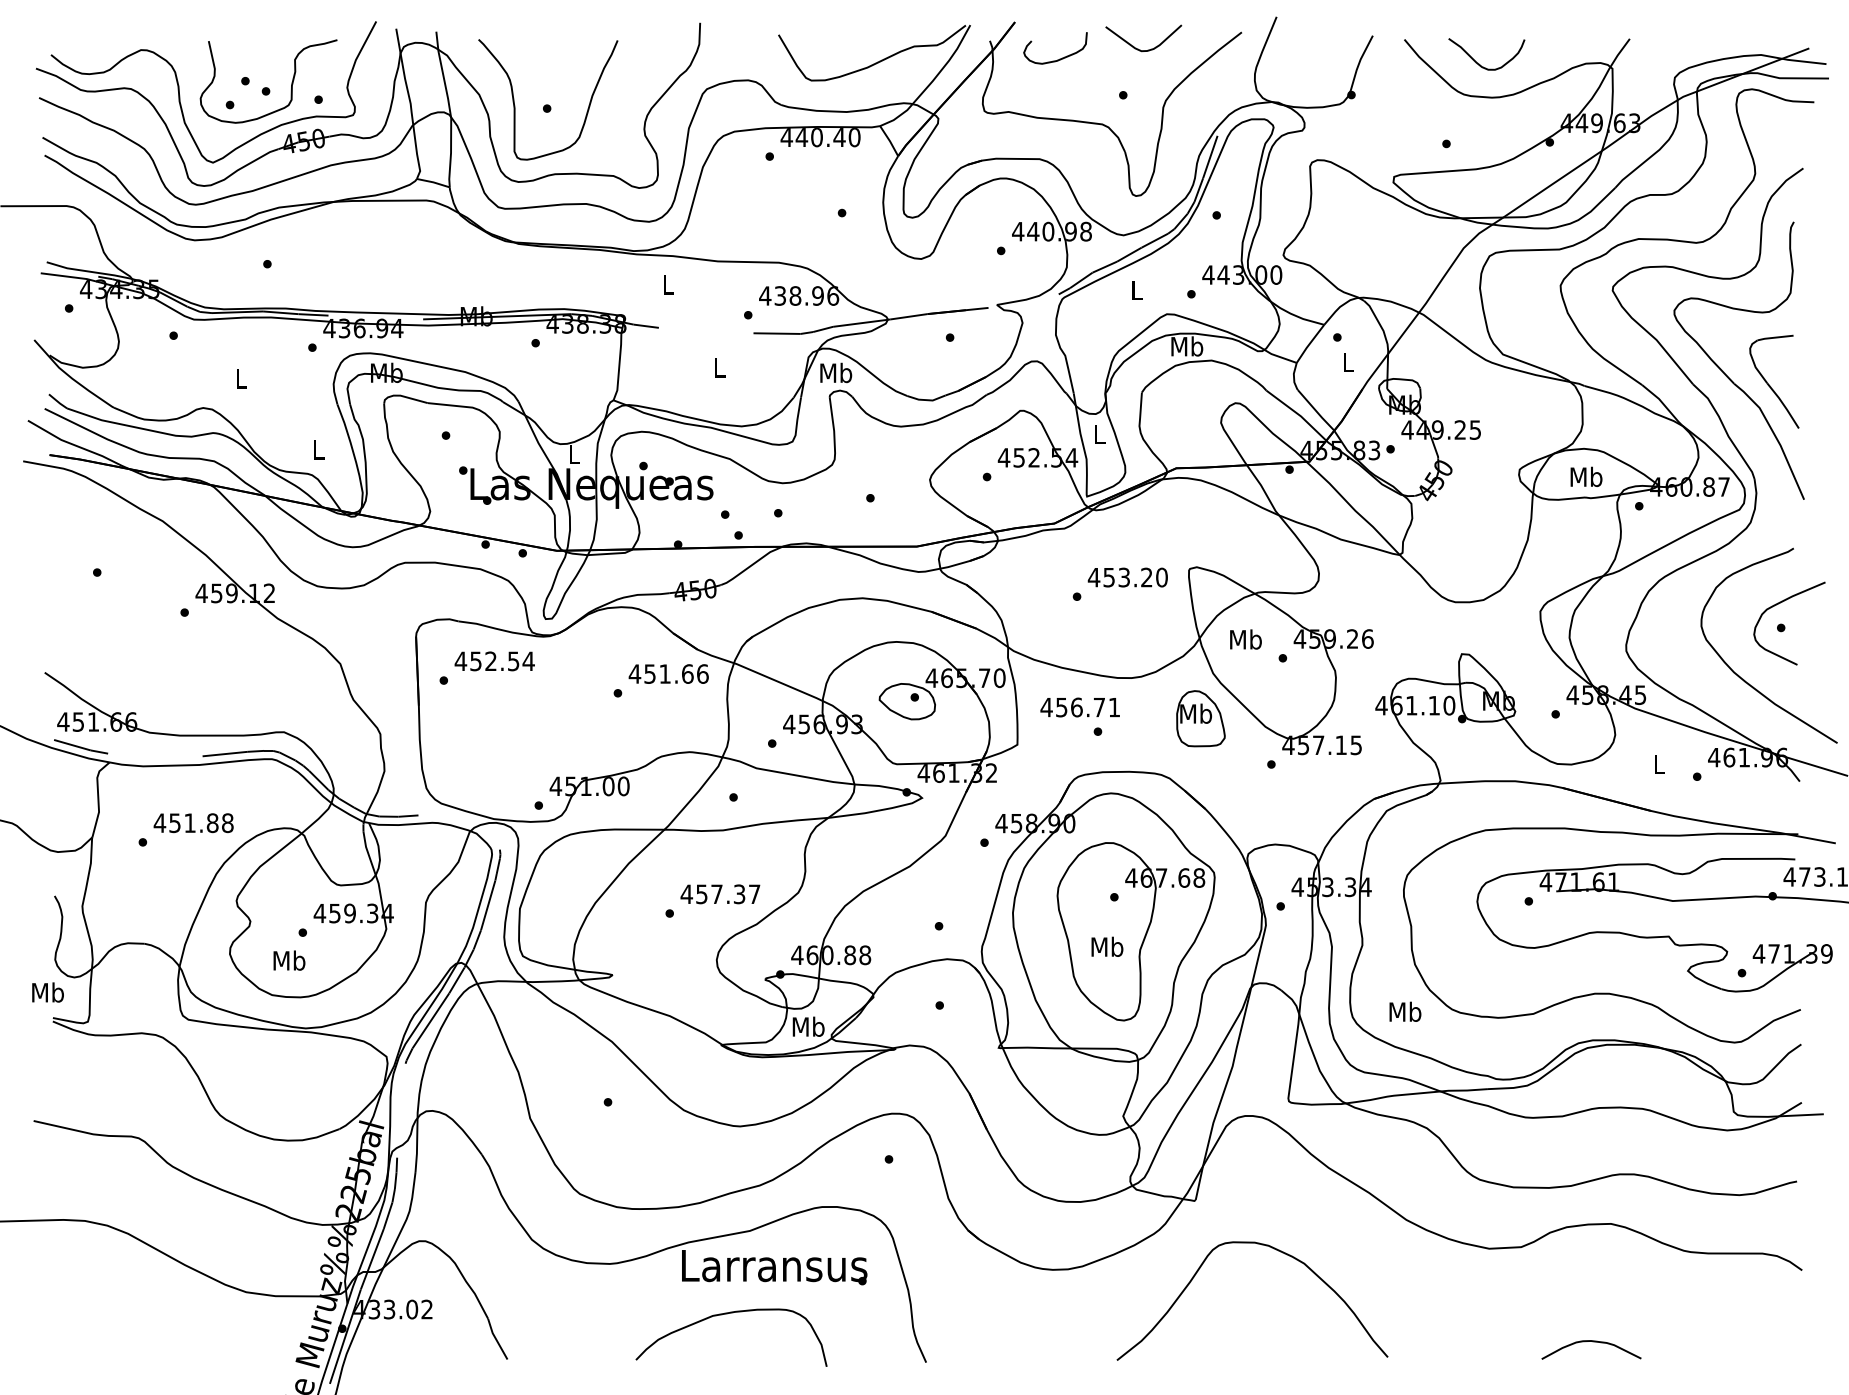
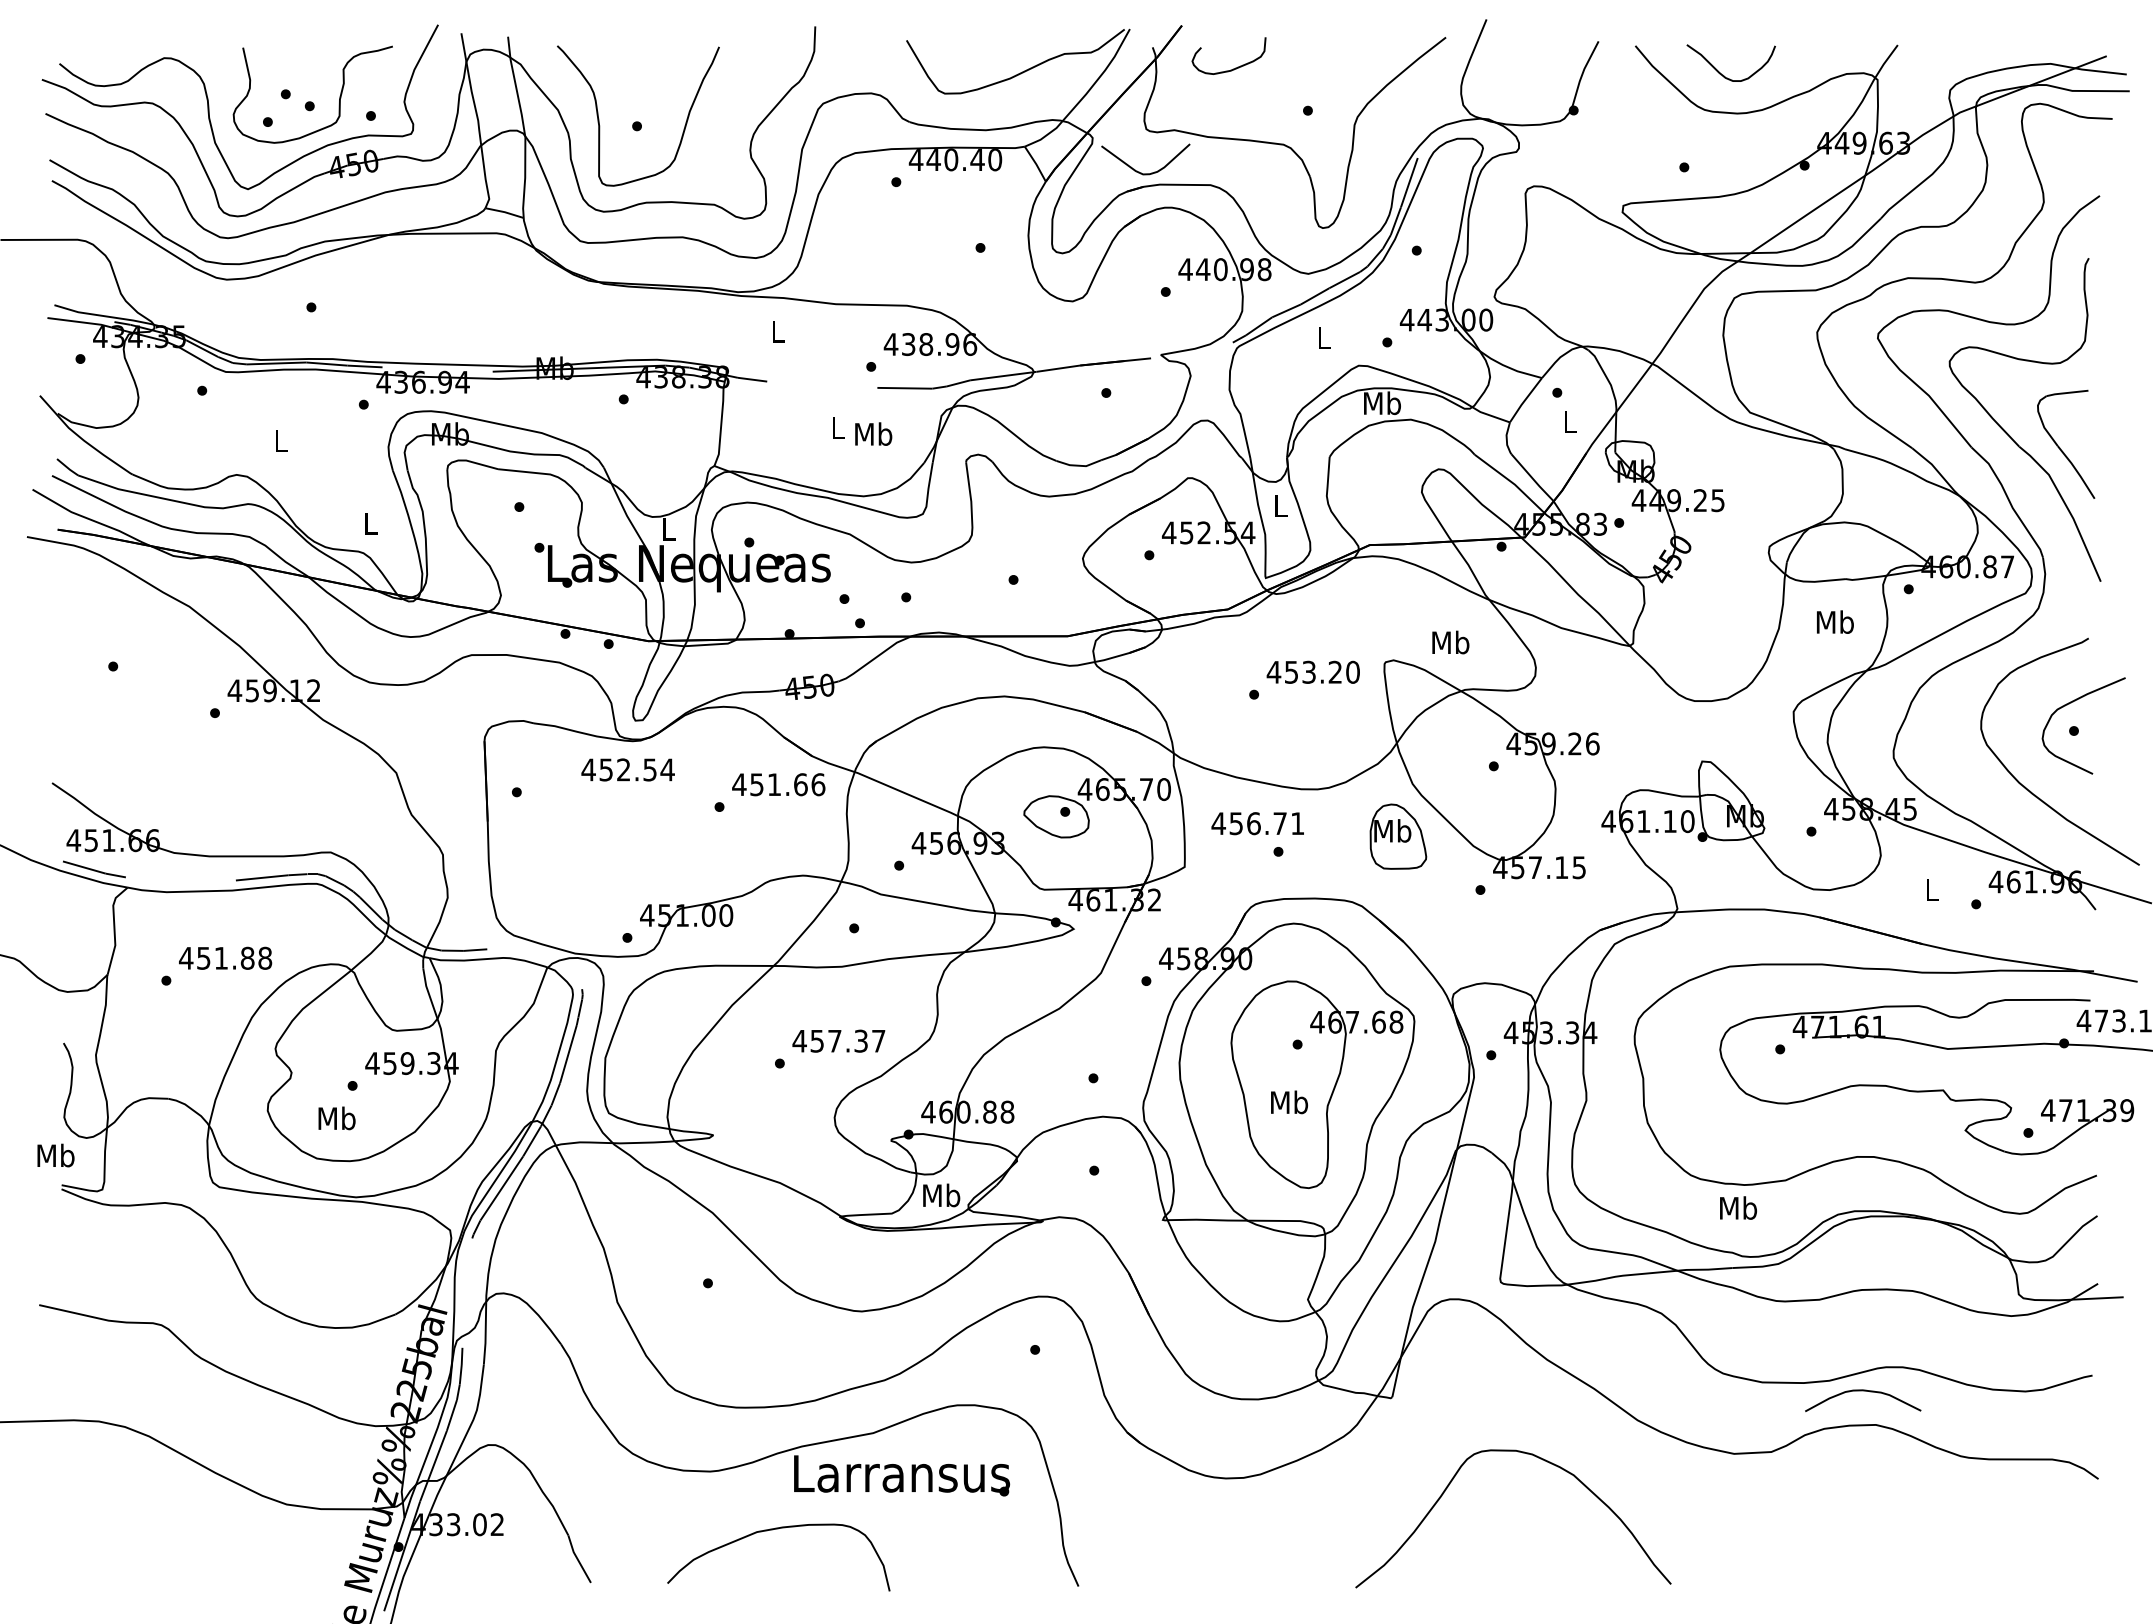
curve: (1138, 48) -> (1139, 171), moved
text: (836, 372) -> (873, 433), moved
text: (1586, 476) -> (1835, 621), moved
text: (1245, 639) -> (1450, 642), moved
text: (494, 661) -> (627, 769), moved
text: (1405, 1011) -> (1738, 1207), moved
curve: (1277, 1250) -> (1542, 1460), moved
curve: (726, 1314) -> (772, 1530), moved
curve: (1591, 1342) -> (1863, 1391), moved

